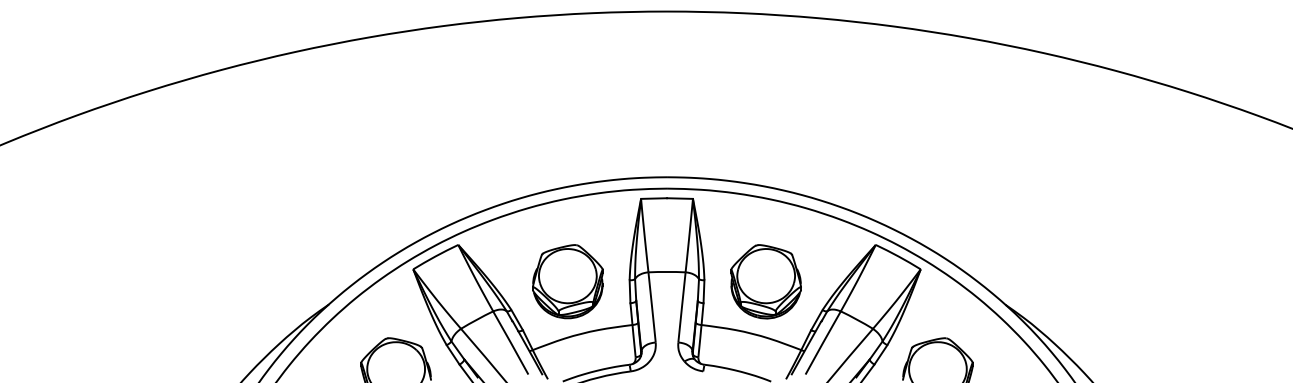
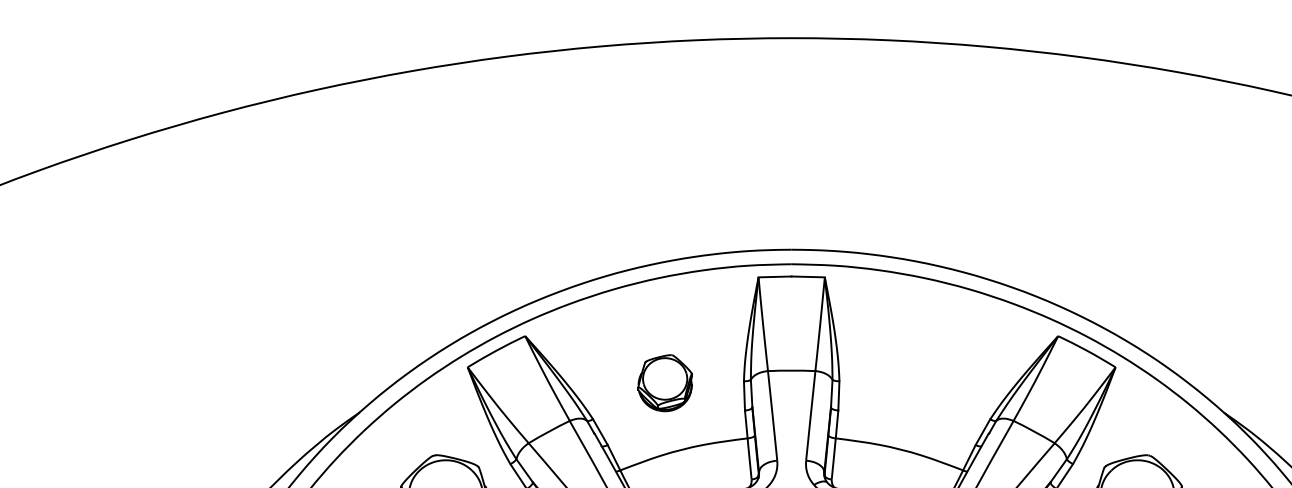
part: (567, 281) -> (664, 382), size x0.6
part: (765, 281) -> (917, 382), removed

